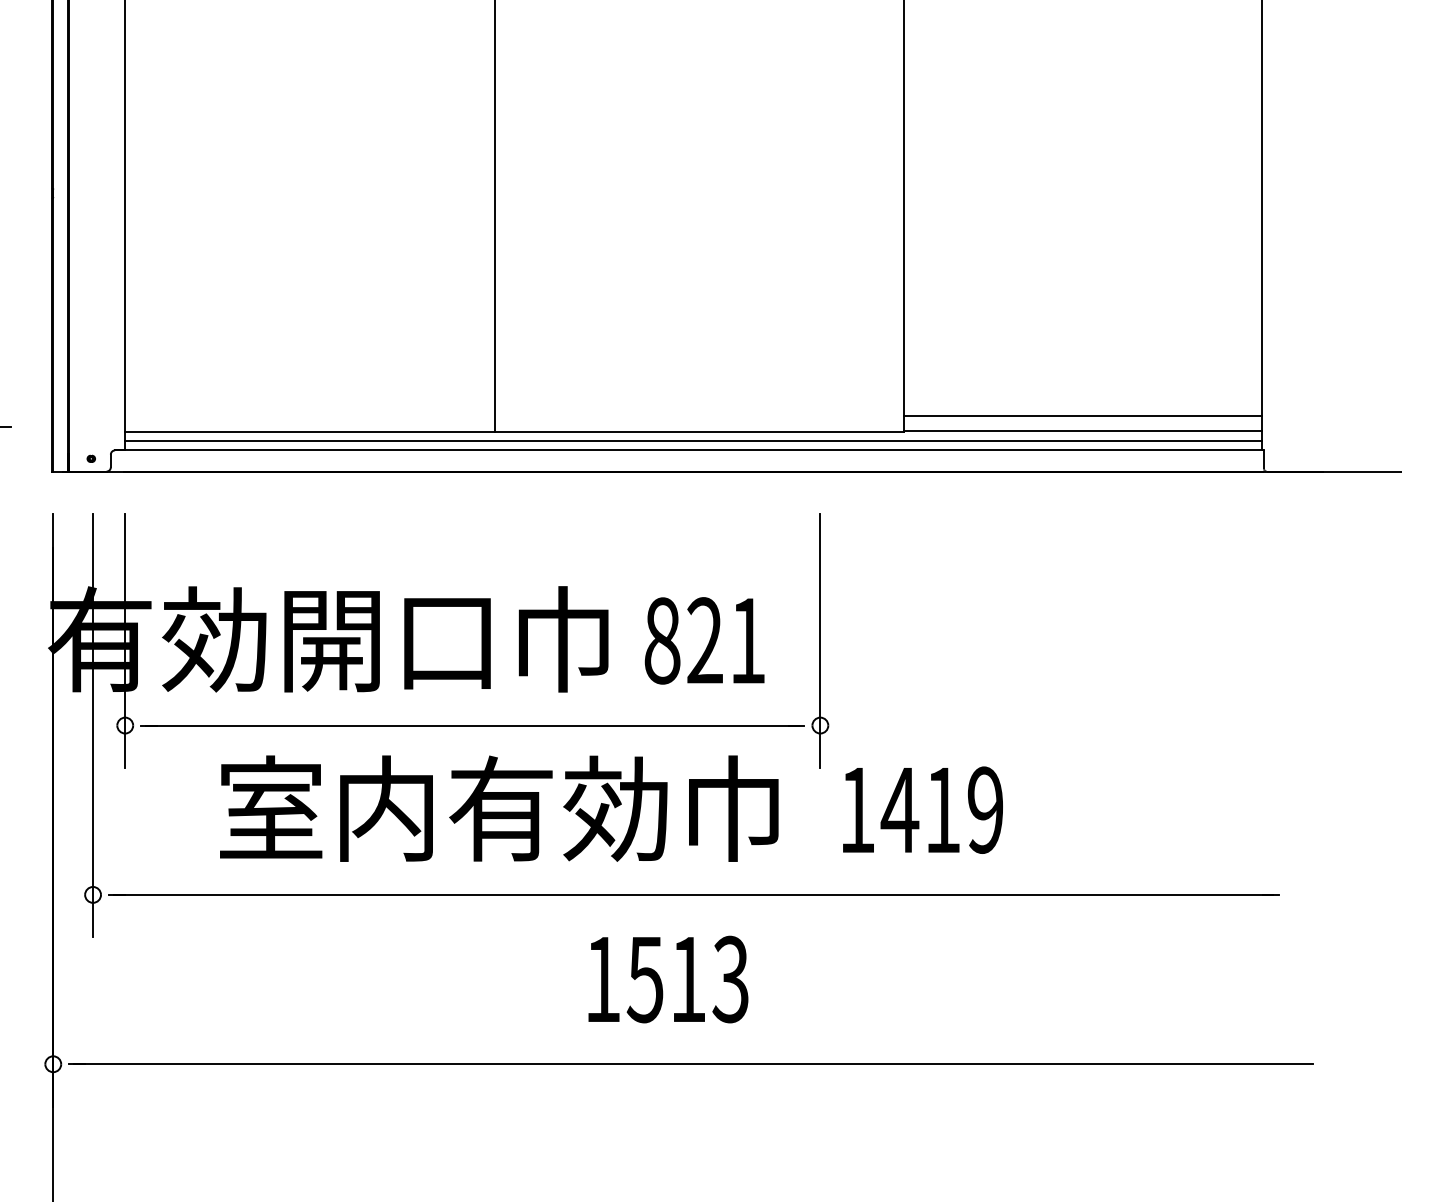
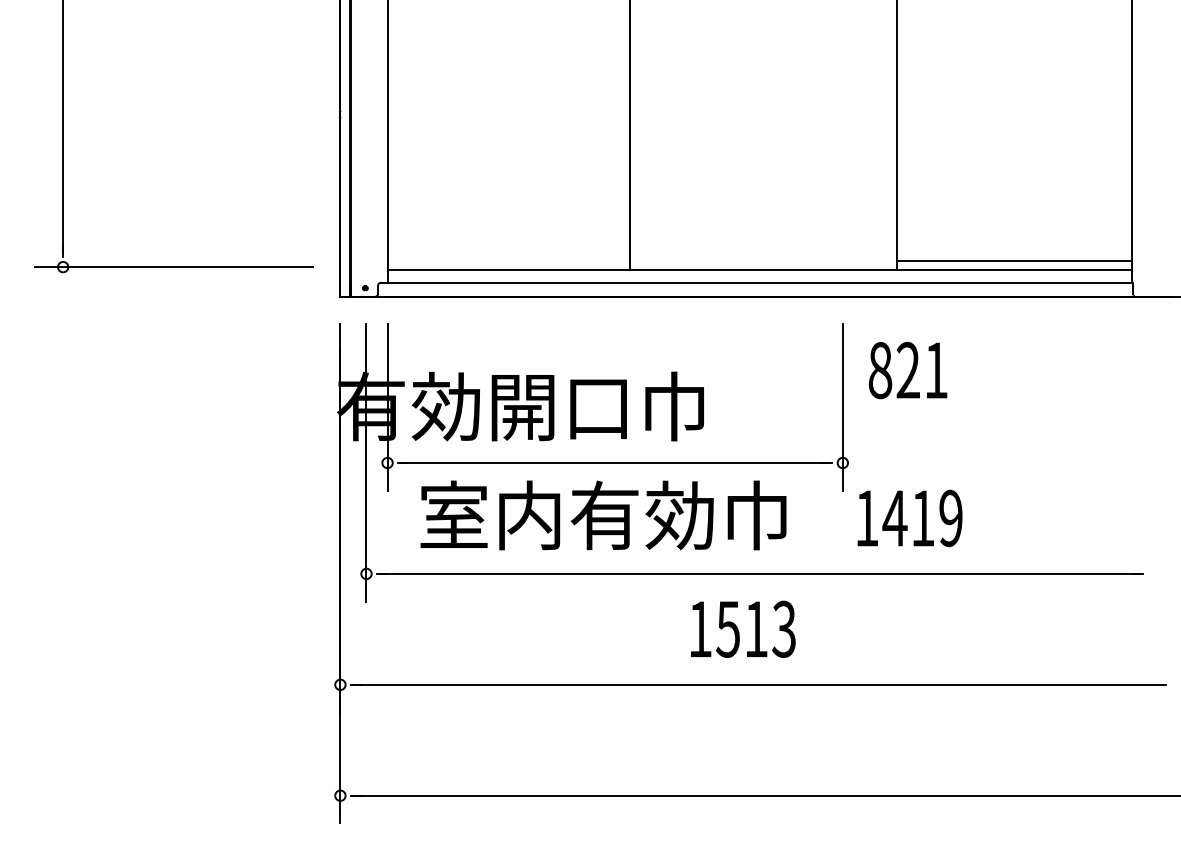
line: (693, 440) -> (759, 276), removed
text: (705, 640) -> (908, 370), moved
text: (499, 808) -> (603, 515), moved

